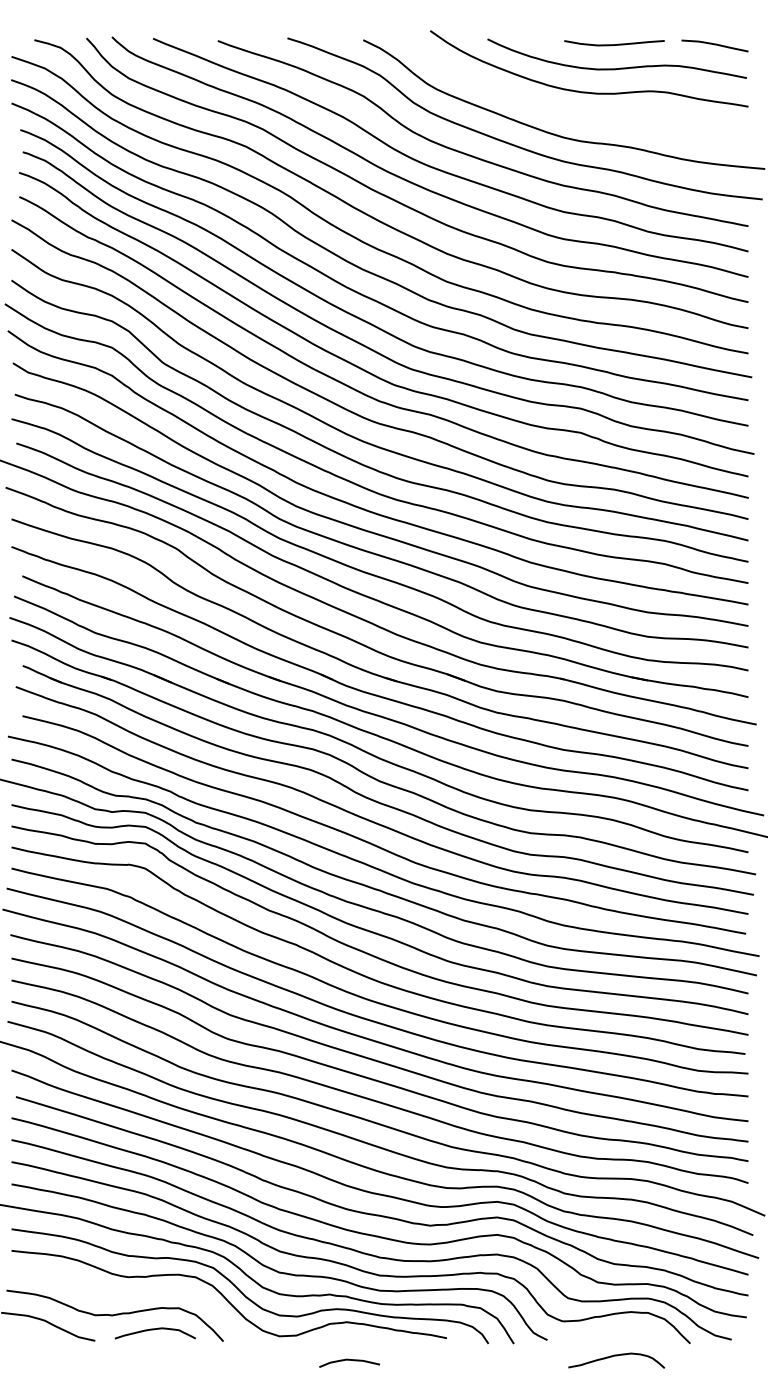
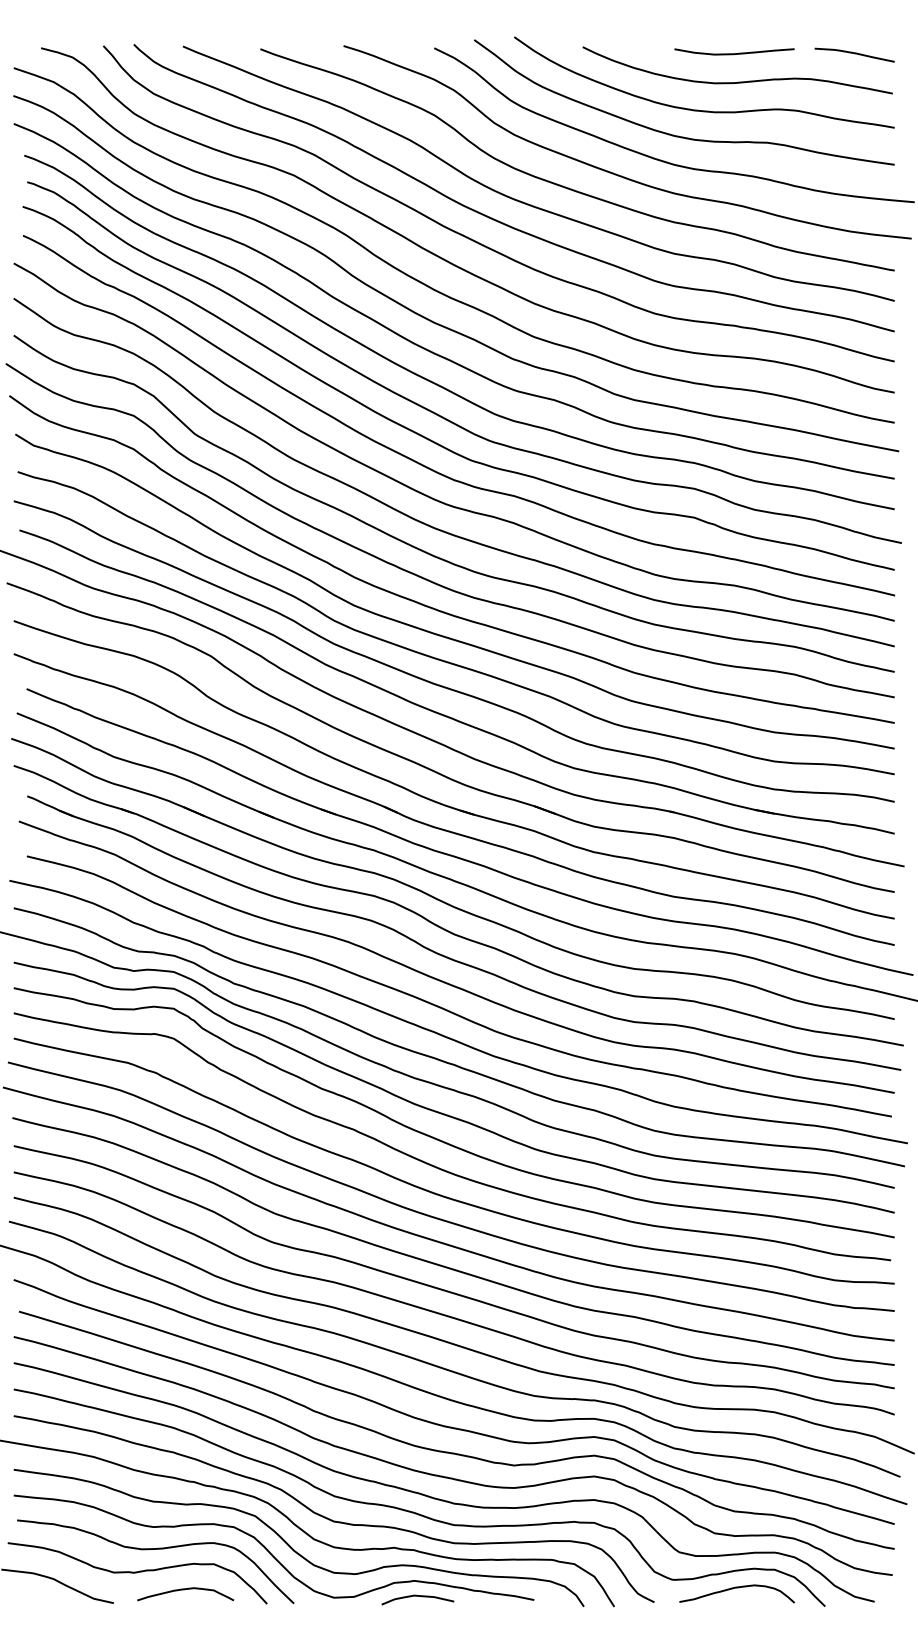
curve: (567, 113) -> (678, 135), added
curve: (130, 1295) -> (155, 1549), added
curve: (616, 1356) -> (736, 1588), moved
curve: (349, 1360) -> (417, 1596), moved

